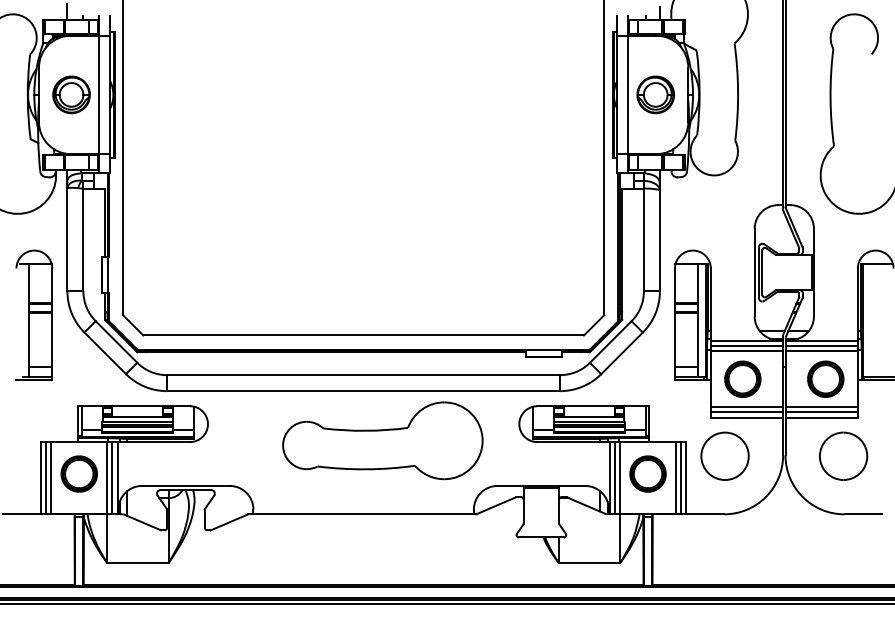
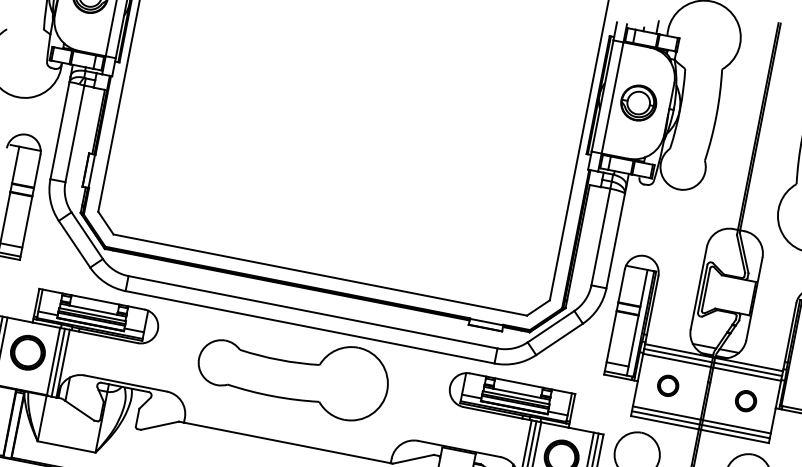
part: (742, 378) -> (667, 385), size x0.6
part: (825, 378) -> (745, 400), size x0.6
part: (382, 440) -> (293, 372), moved

